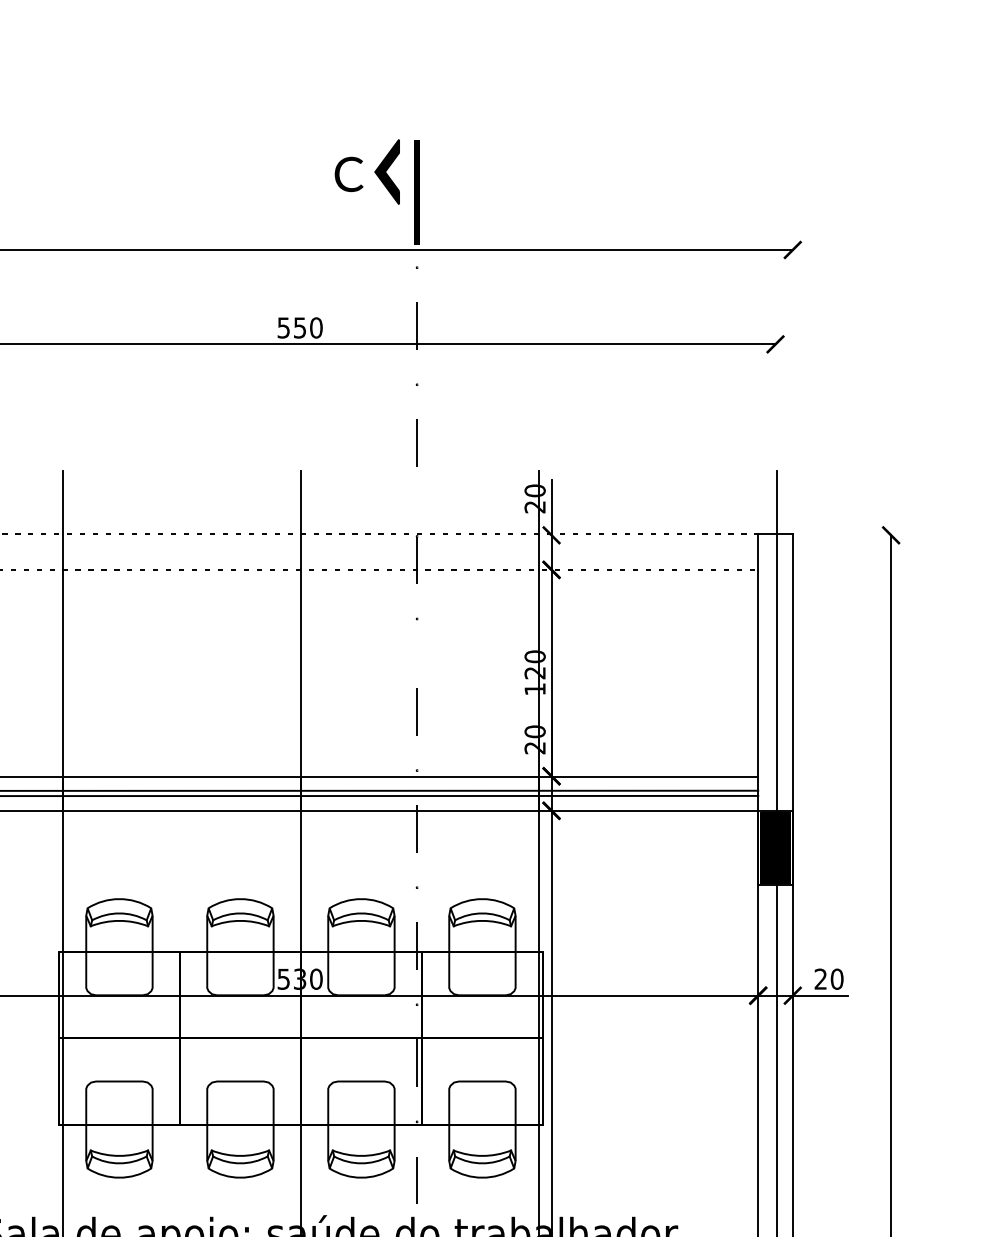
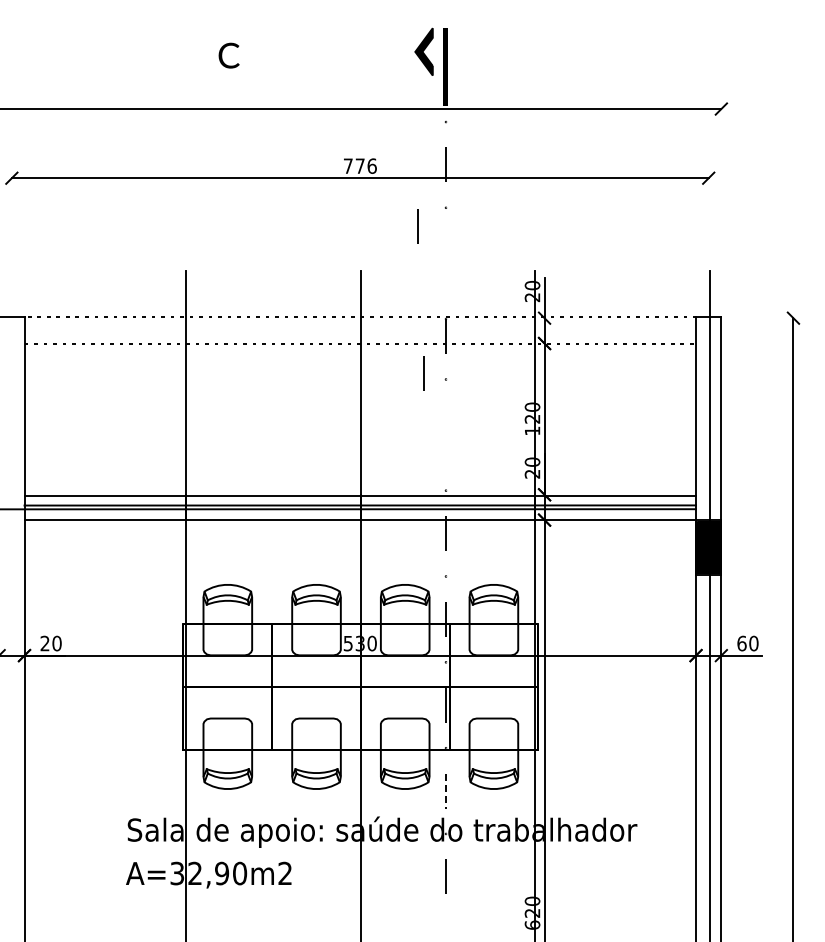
text: (348, 174) -> (228, 55), moved
text: (299, 327) -> (359, 165), 550 -> 776
line: (416, 442) -> (417, 226), moved
line: (416, 711) -> (423, 373), moved
text: (820, 979) -> (741, 643), 20 -> 60
line: (417, 1181) -> (446, 791), solid -> dashed

